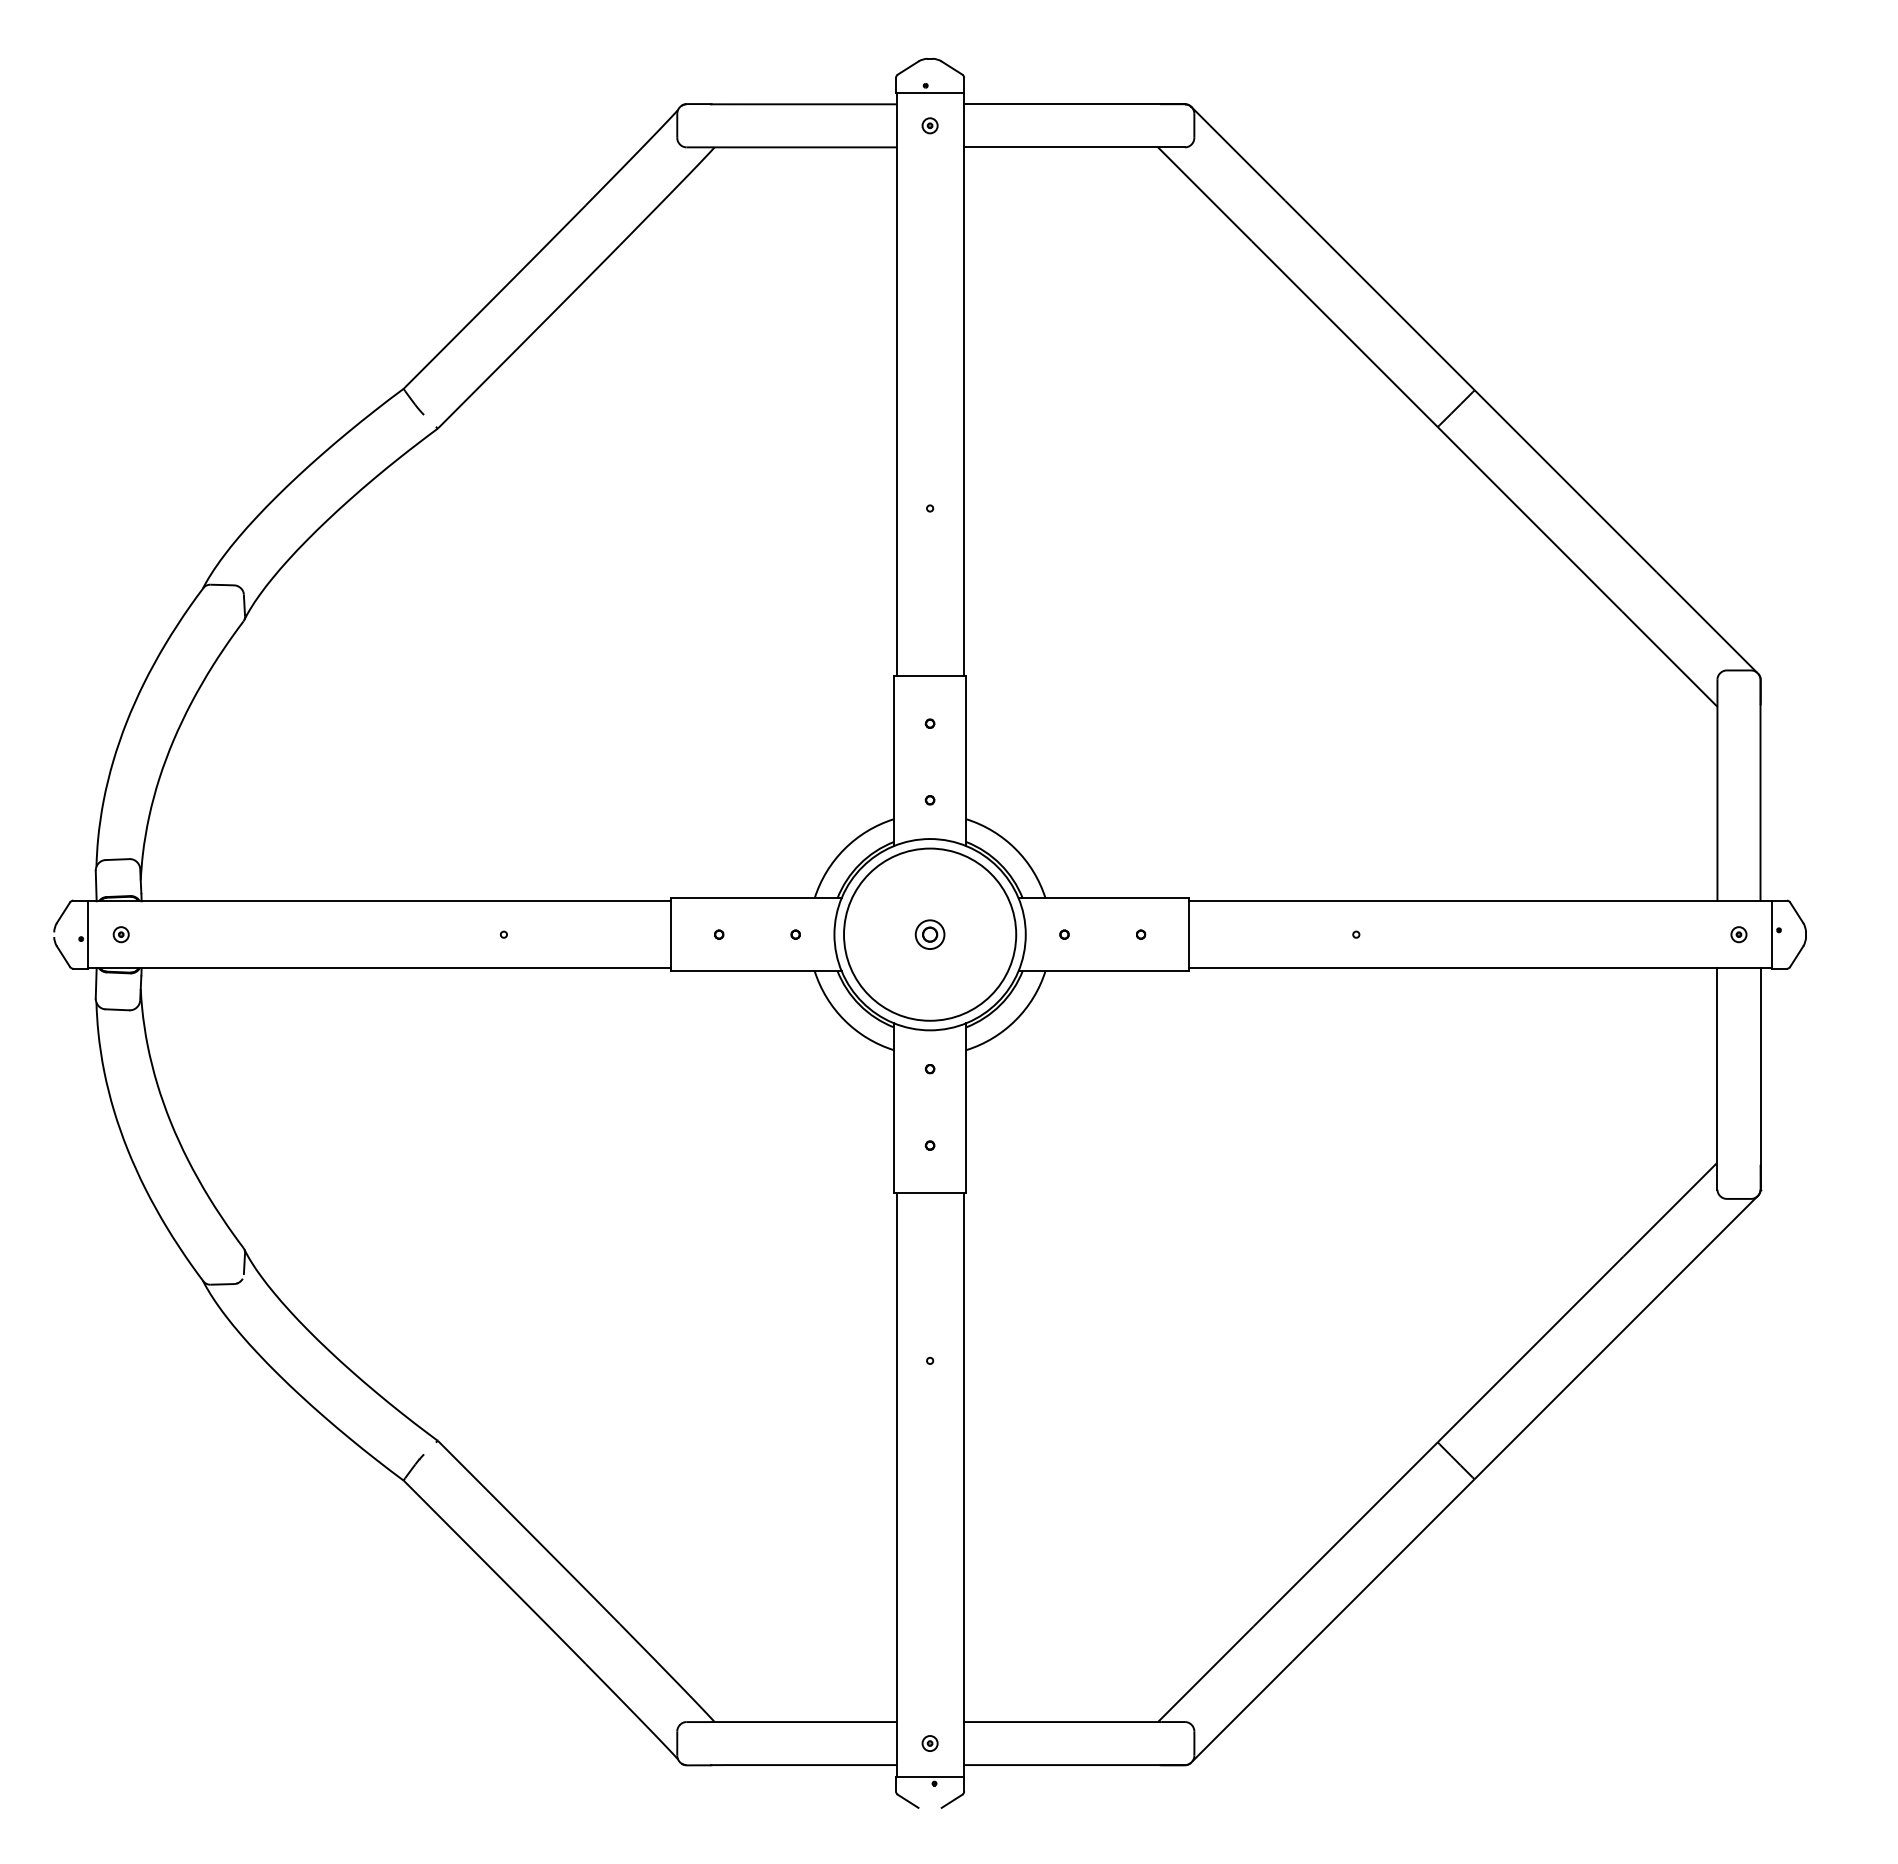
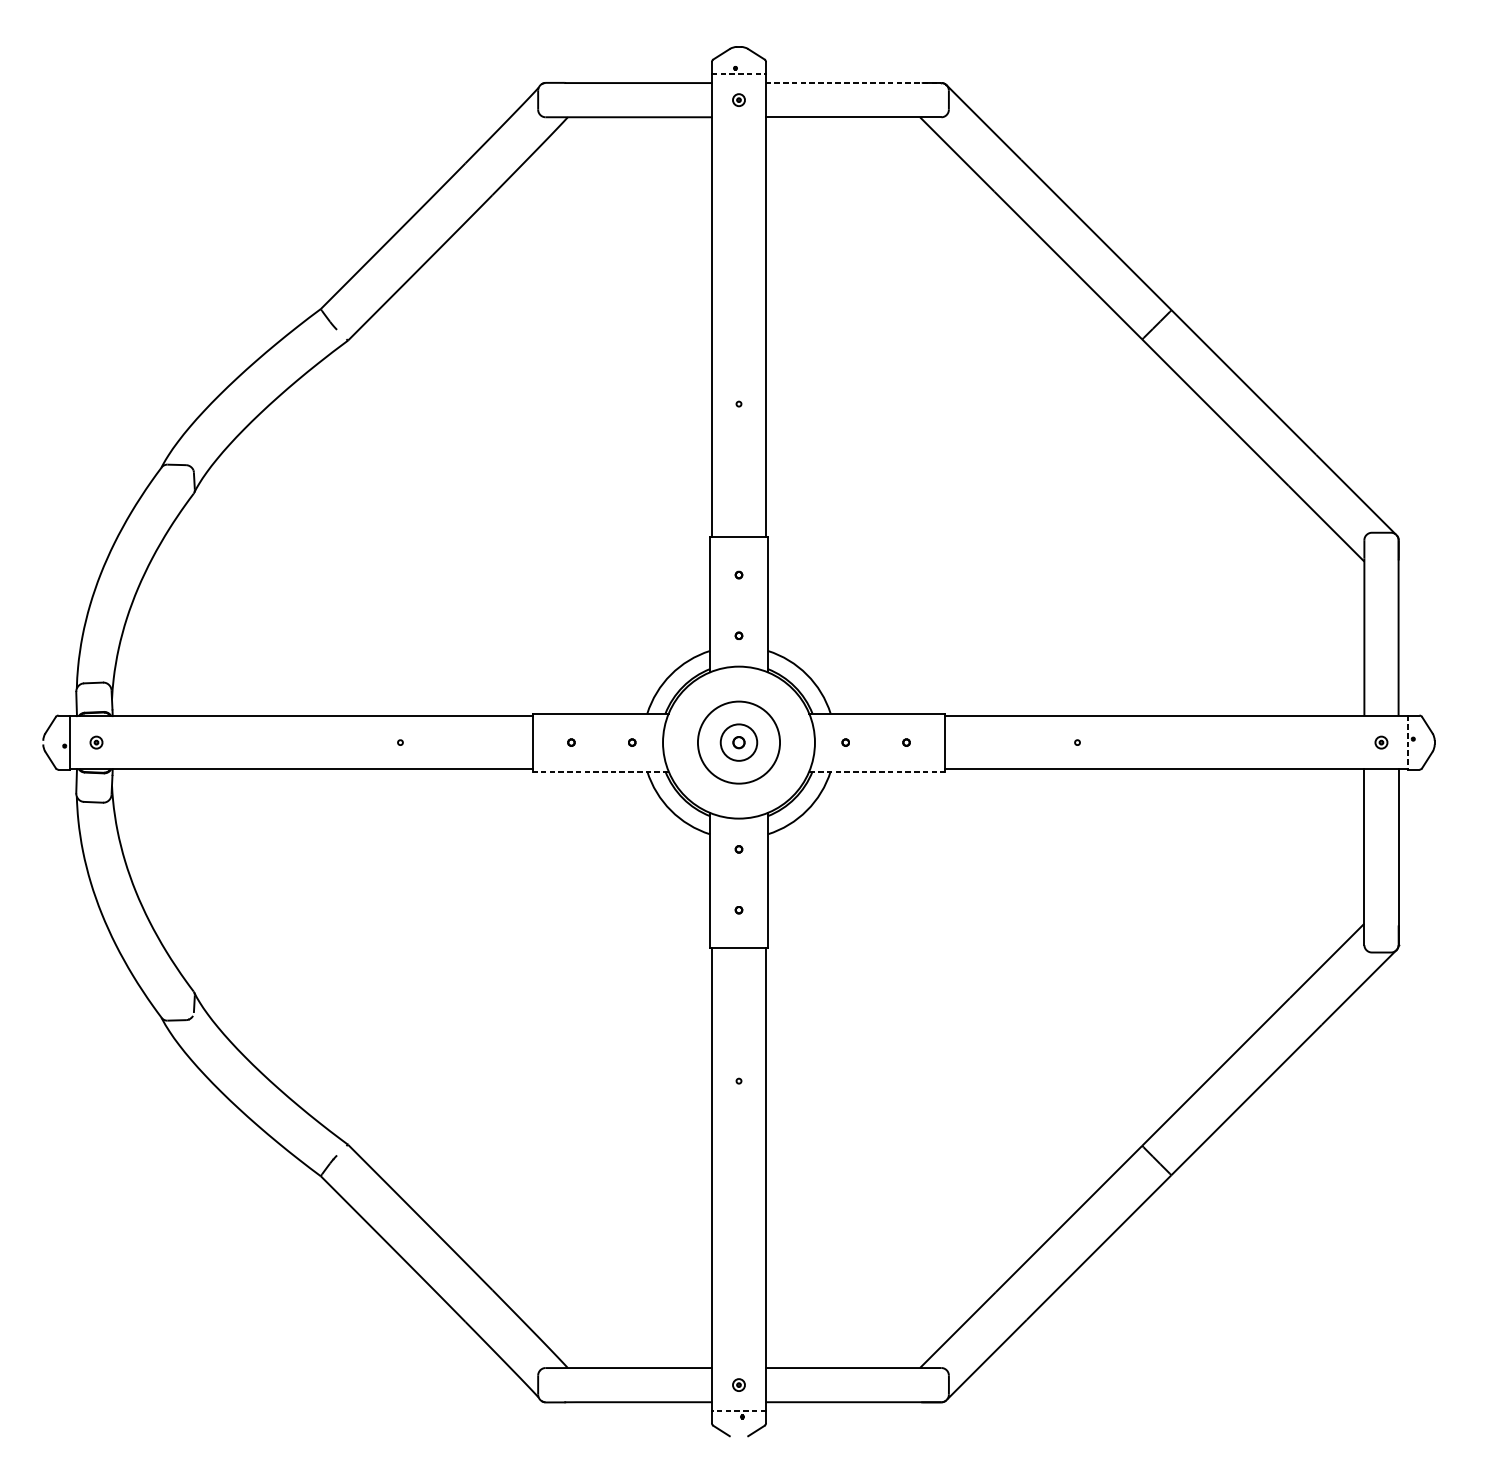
line: (930, 92) -> (739, 73), solid -> dashed
line: (1074, 104) -> (853, 83), solid -> dashed
circle: (929, 934) -> (738, 742), size x1.6
circle: (930, 934) -> (739, 742), size x0.6
line: (1771, 935) -> (1407, 743), solid -> dashed
line: (755, 971) -> (600, 771), solid -> dashed
line: (1104, 971) -> (877, 771), solid -> dashed
line: (929, 1776) -> (738, 1411), solid -> dashed

